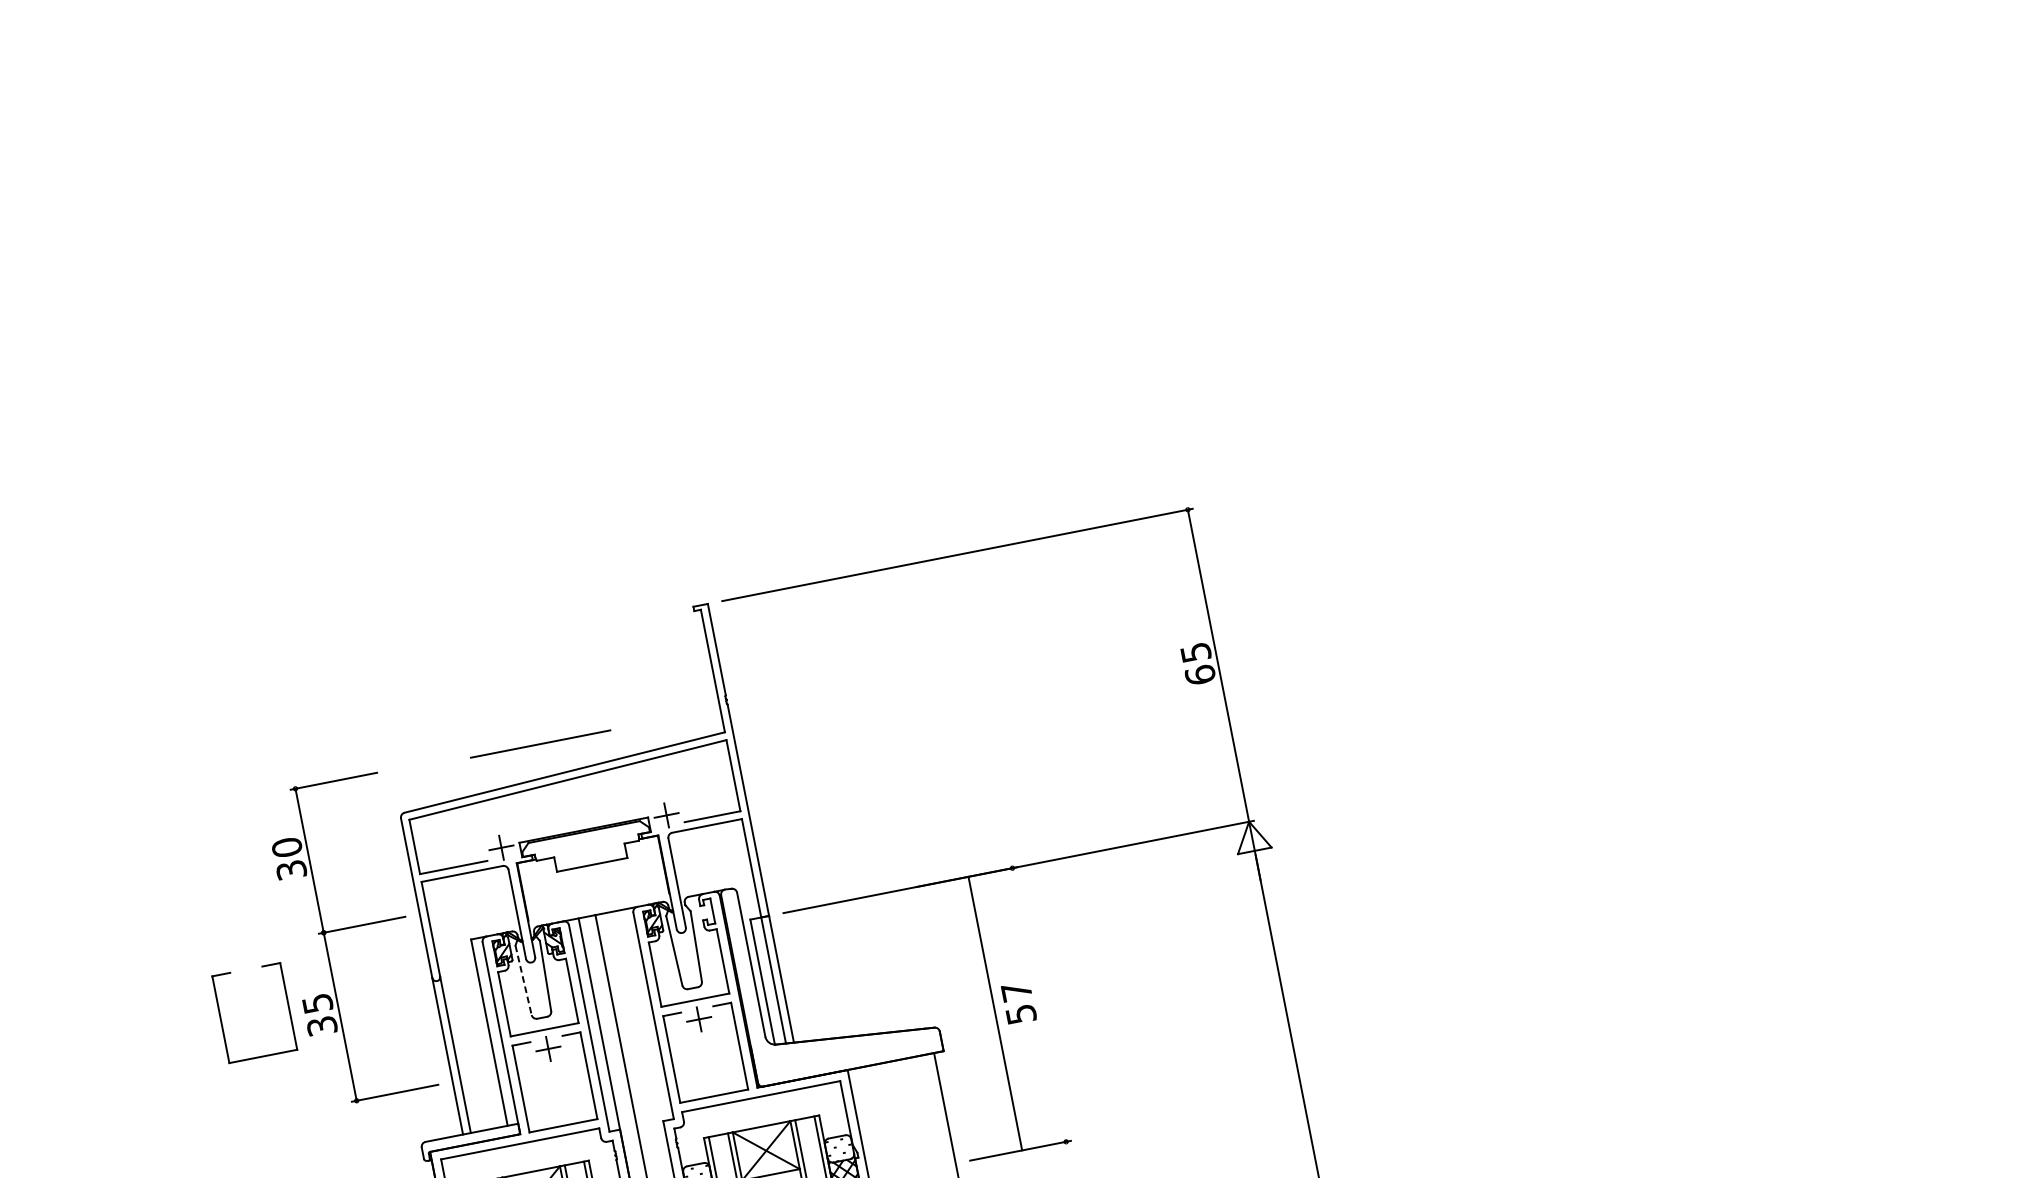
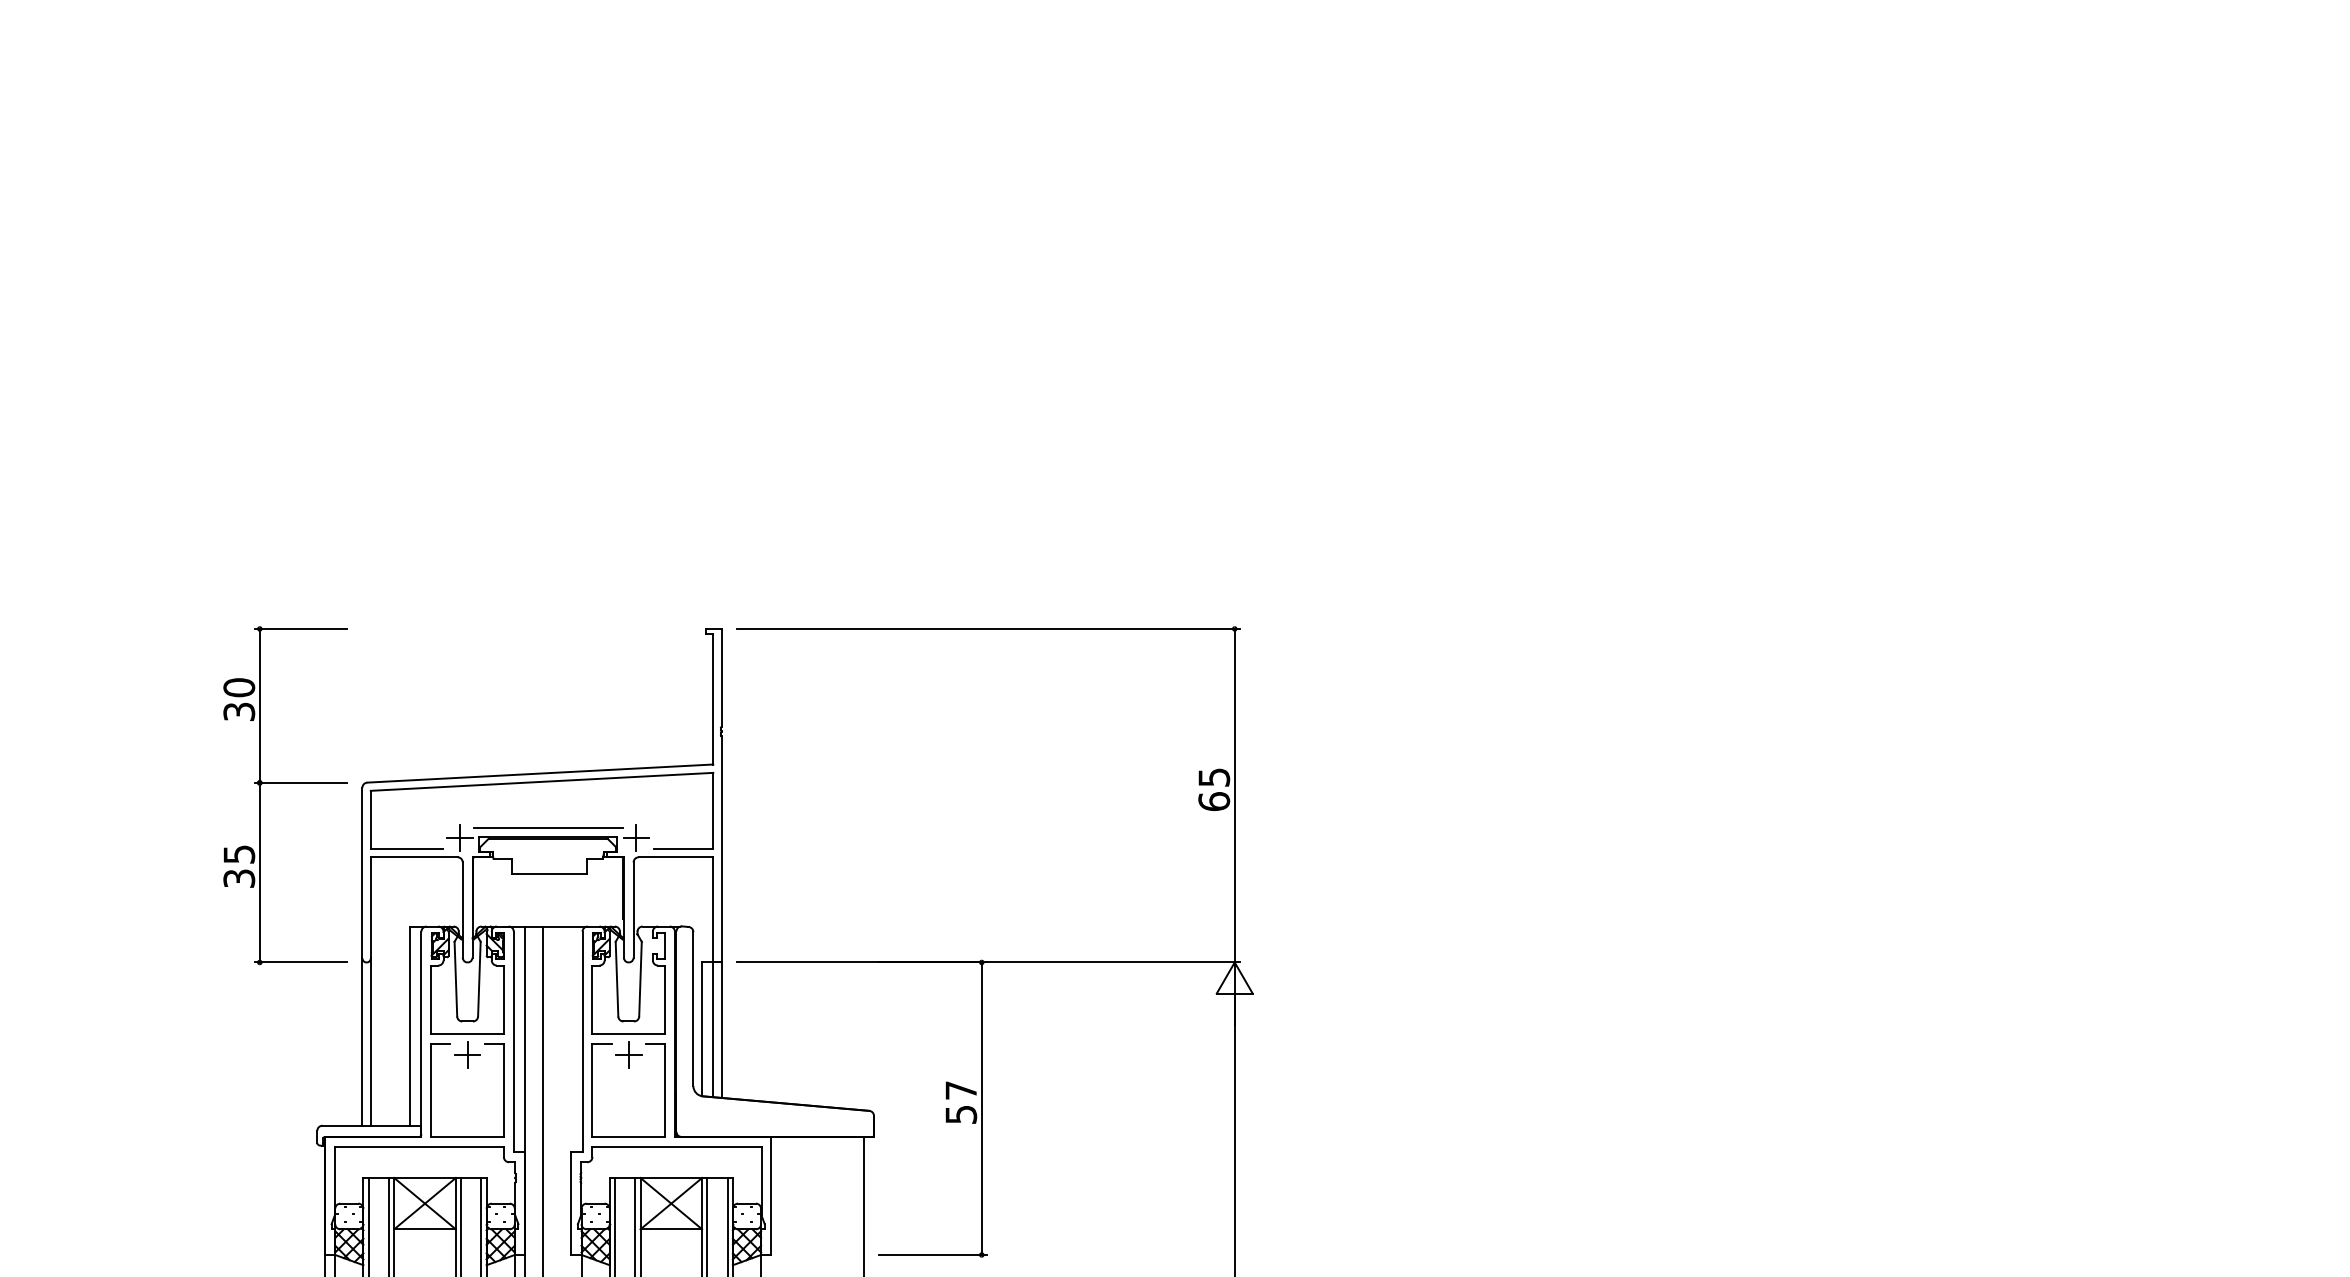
line: (540, 743) -> (548, 827), moved
part: (347, 928) -> (285, 783), moved
line: (523, 980) -> (455, 979), dashed -> solid
line: (995, 1013) -> (981, 1108), moved
part: (221, 1019) -> (136, 958), removed

